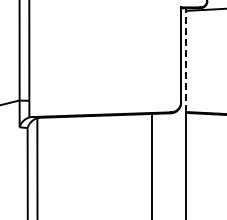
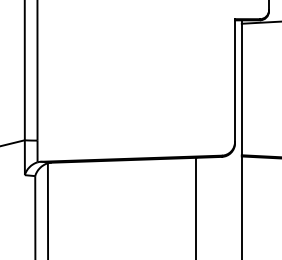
line: (186, 61) -> (241, 89), dashed -> solid

